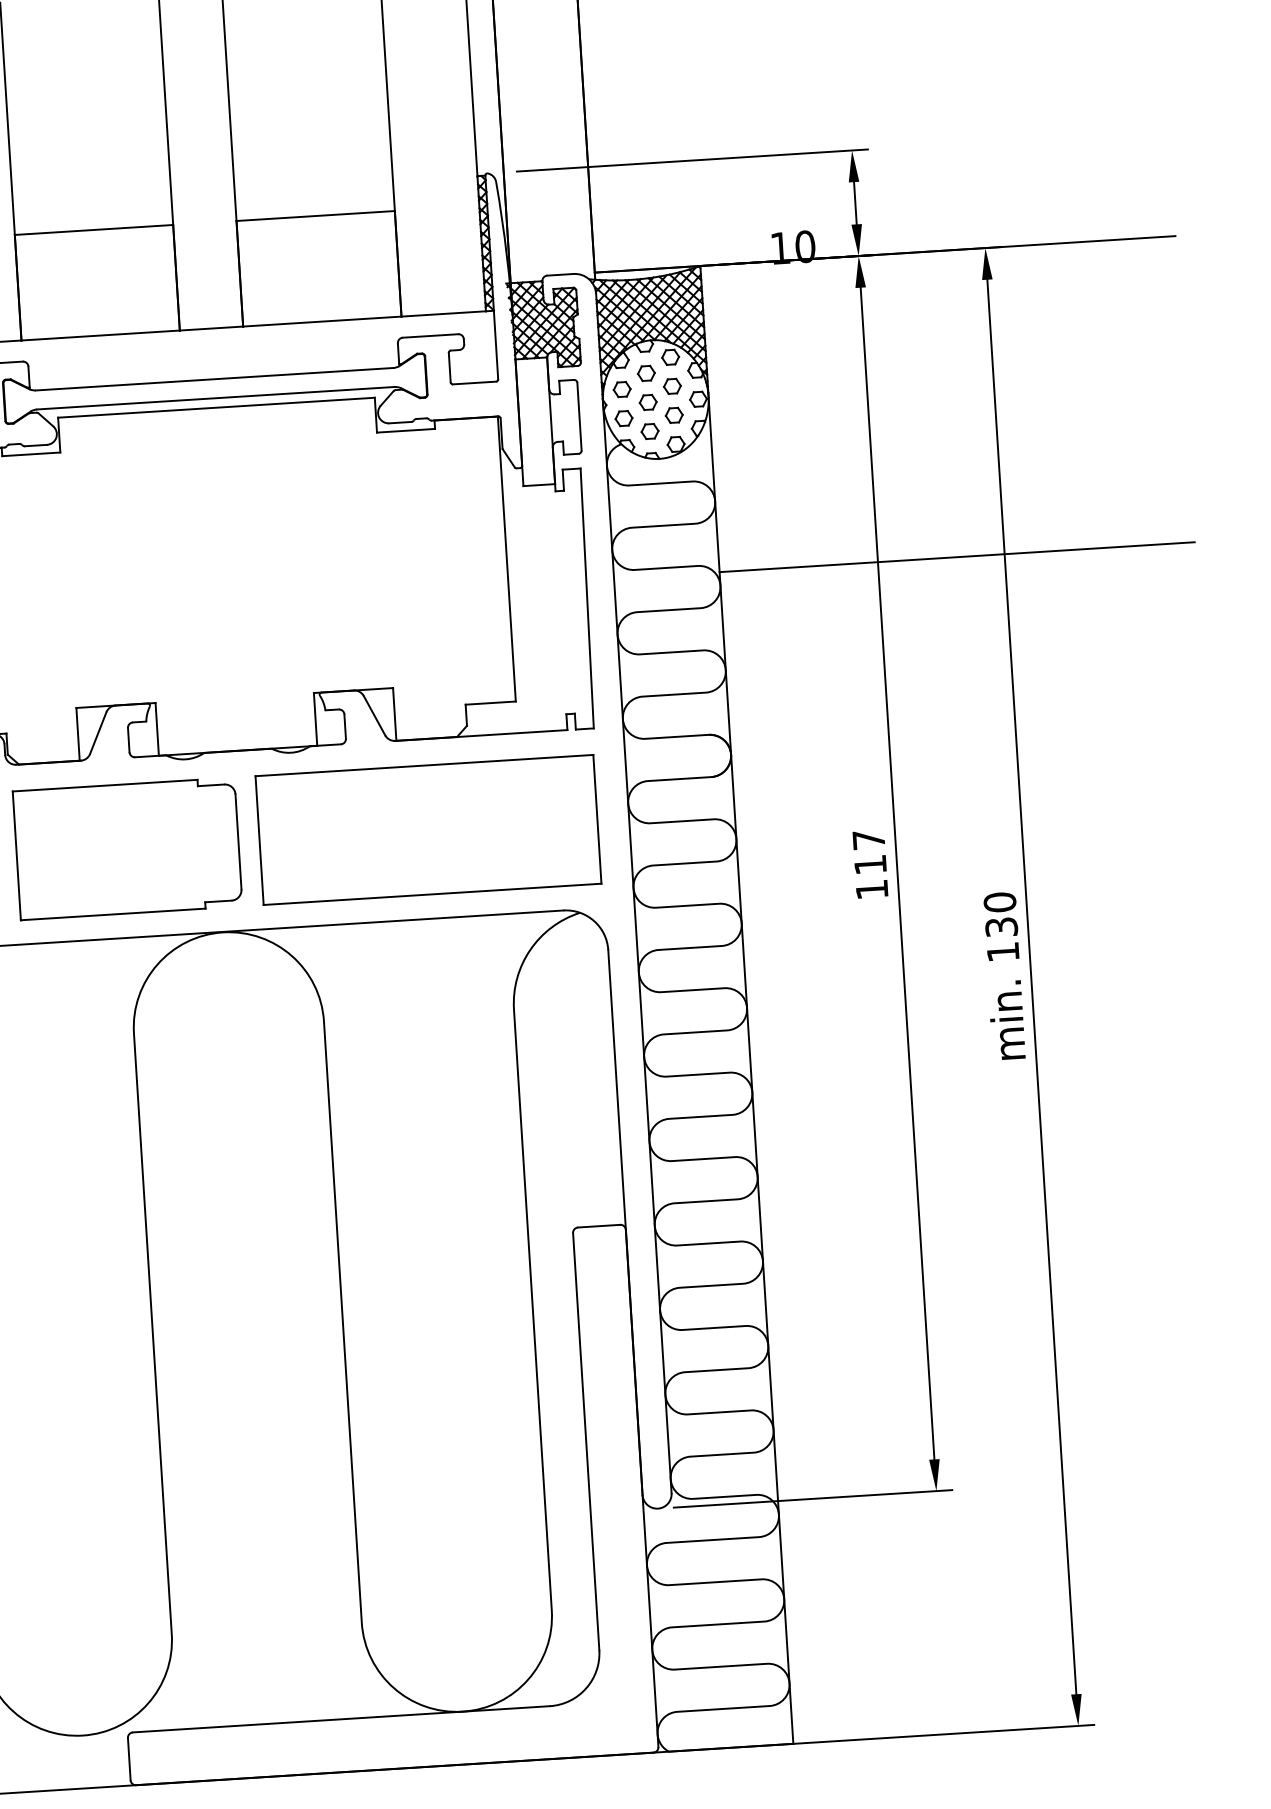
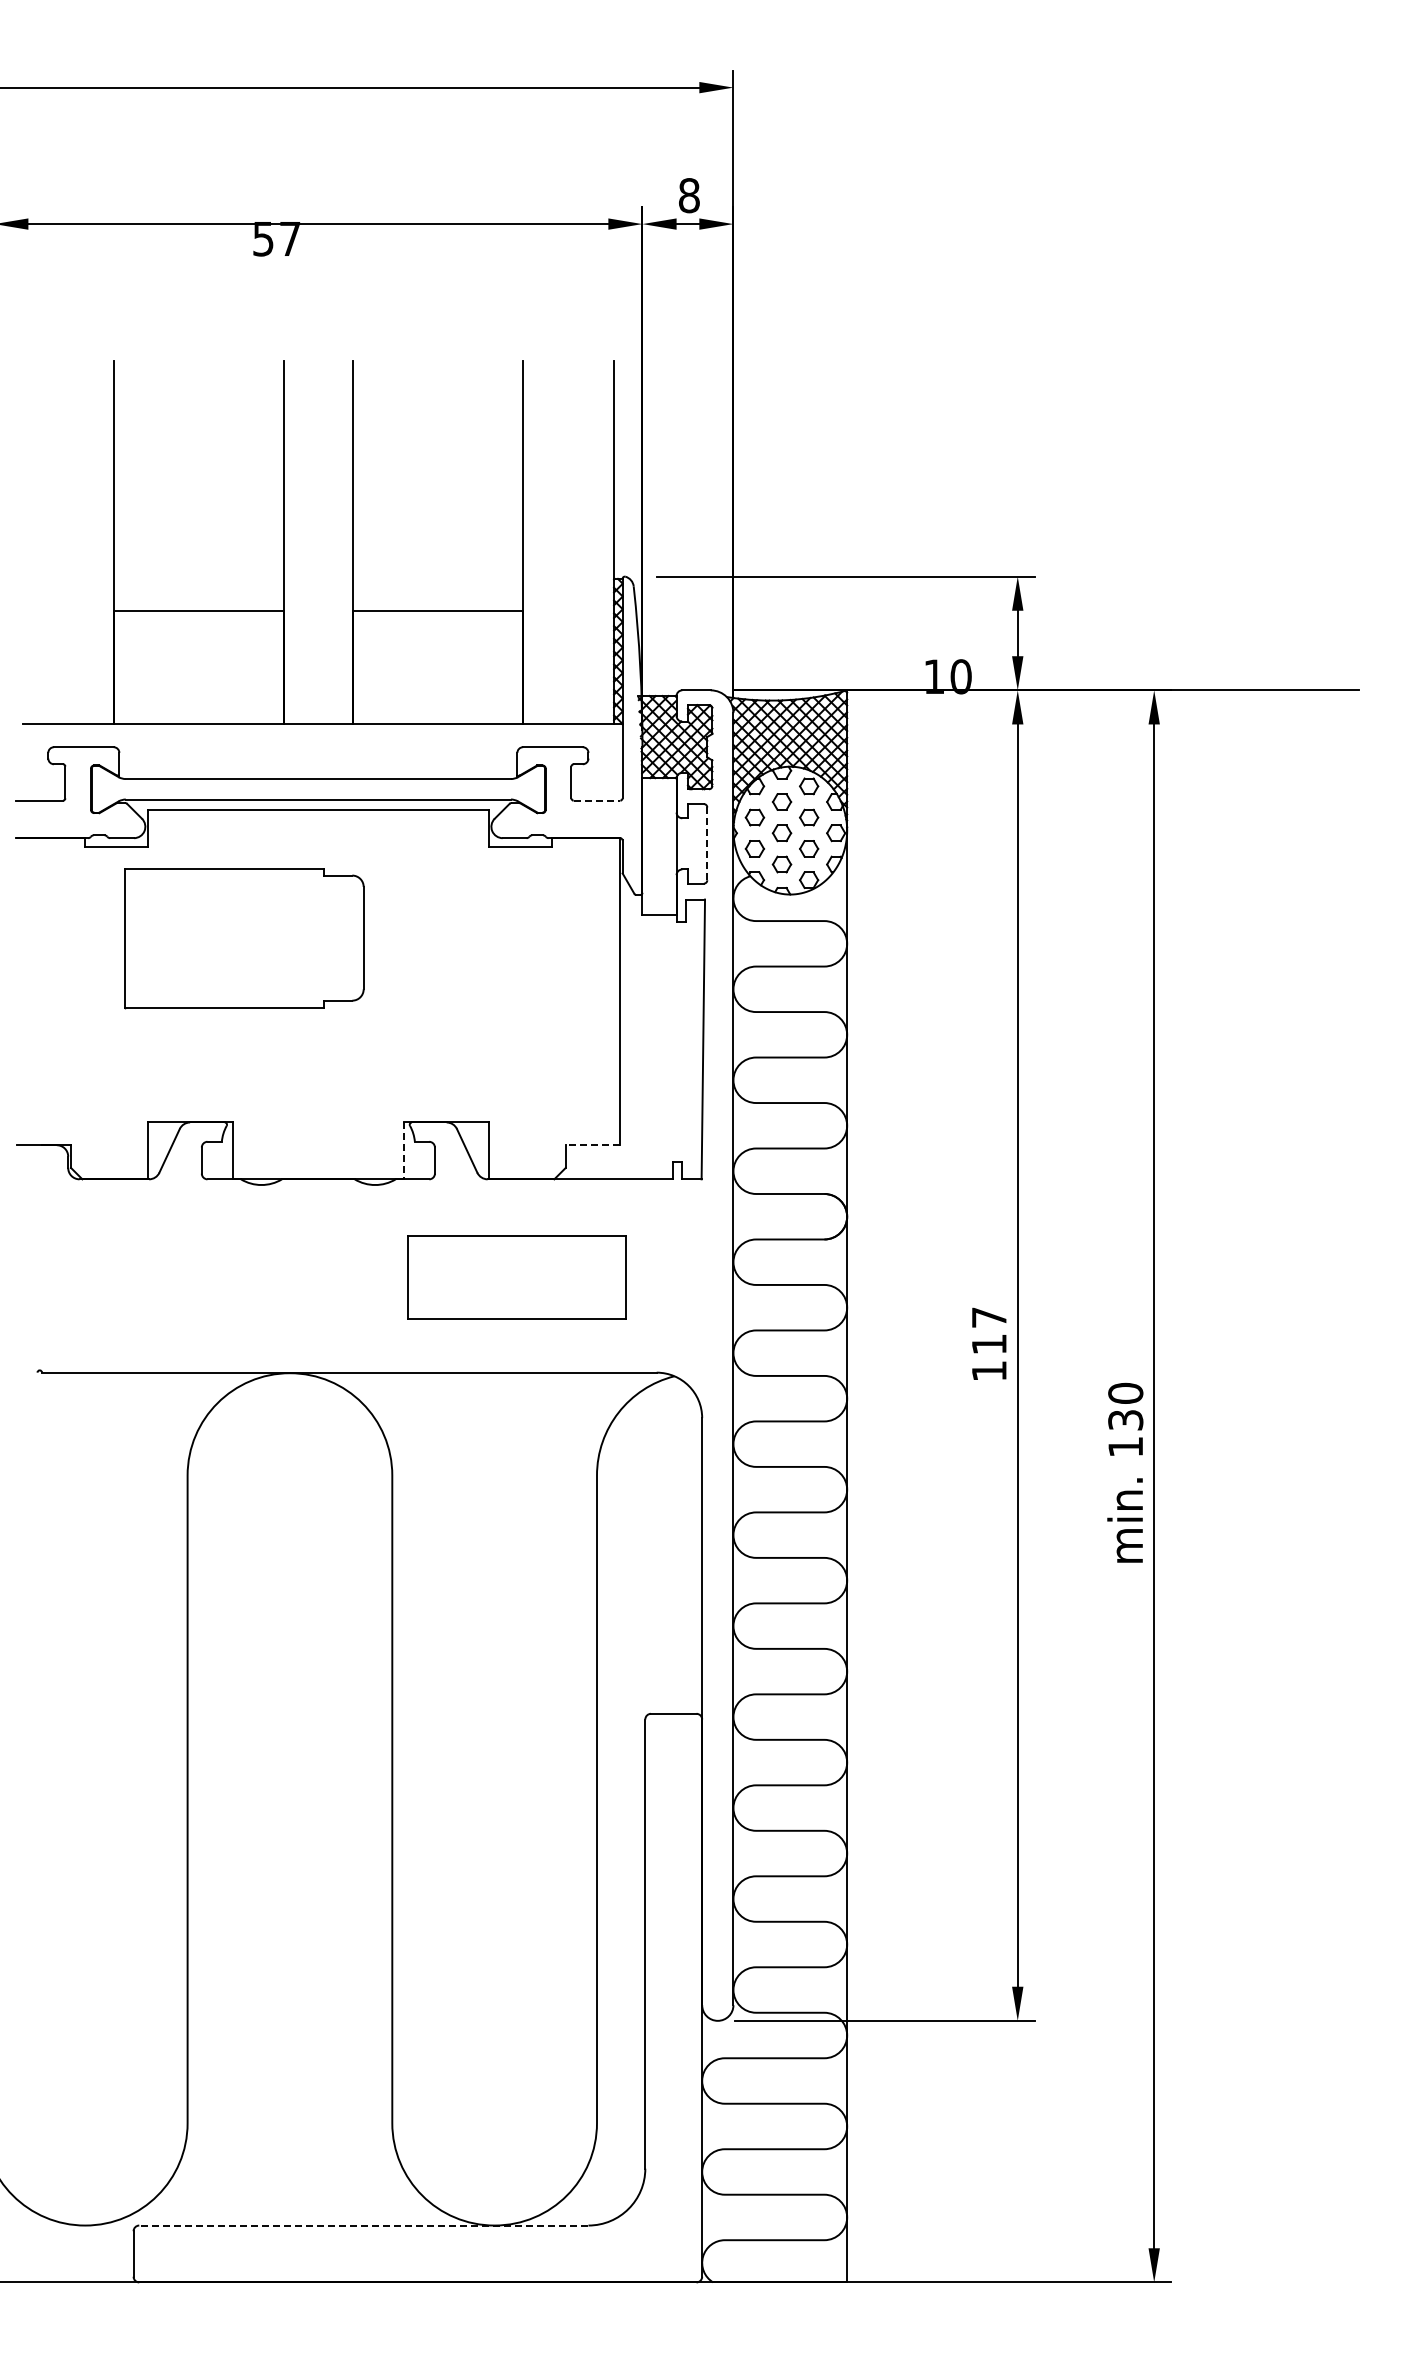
line: (475, 382) -> (597, 800), solid -> dashed
line: (579, 416) -> (707, 843), solid -> dashed
line: (956, 557) -> (1102, 1020), removed
line: (490, 703) -> (592, 1145), solid -> dashed
line: (315, 719) -> (403, 1151), solid -> dashed
part: (427, 830) -> (516, 1277), size x0.6
part: (127, 849) -> (244, 938), moved
line: (341, 1719) -> (363, 2225), solid -> dashed

